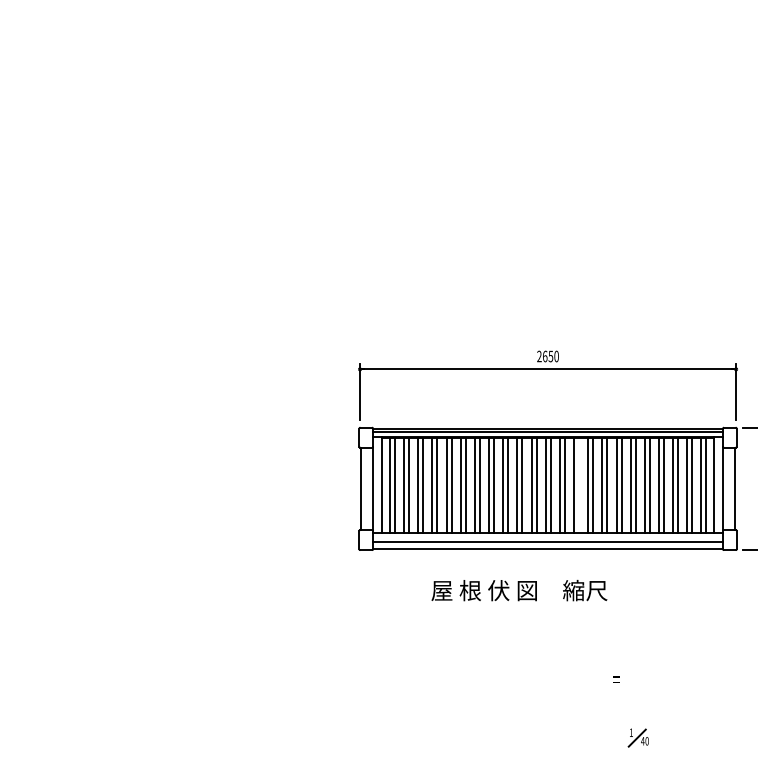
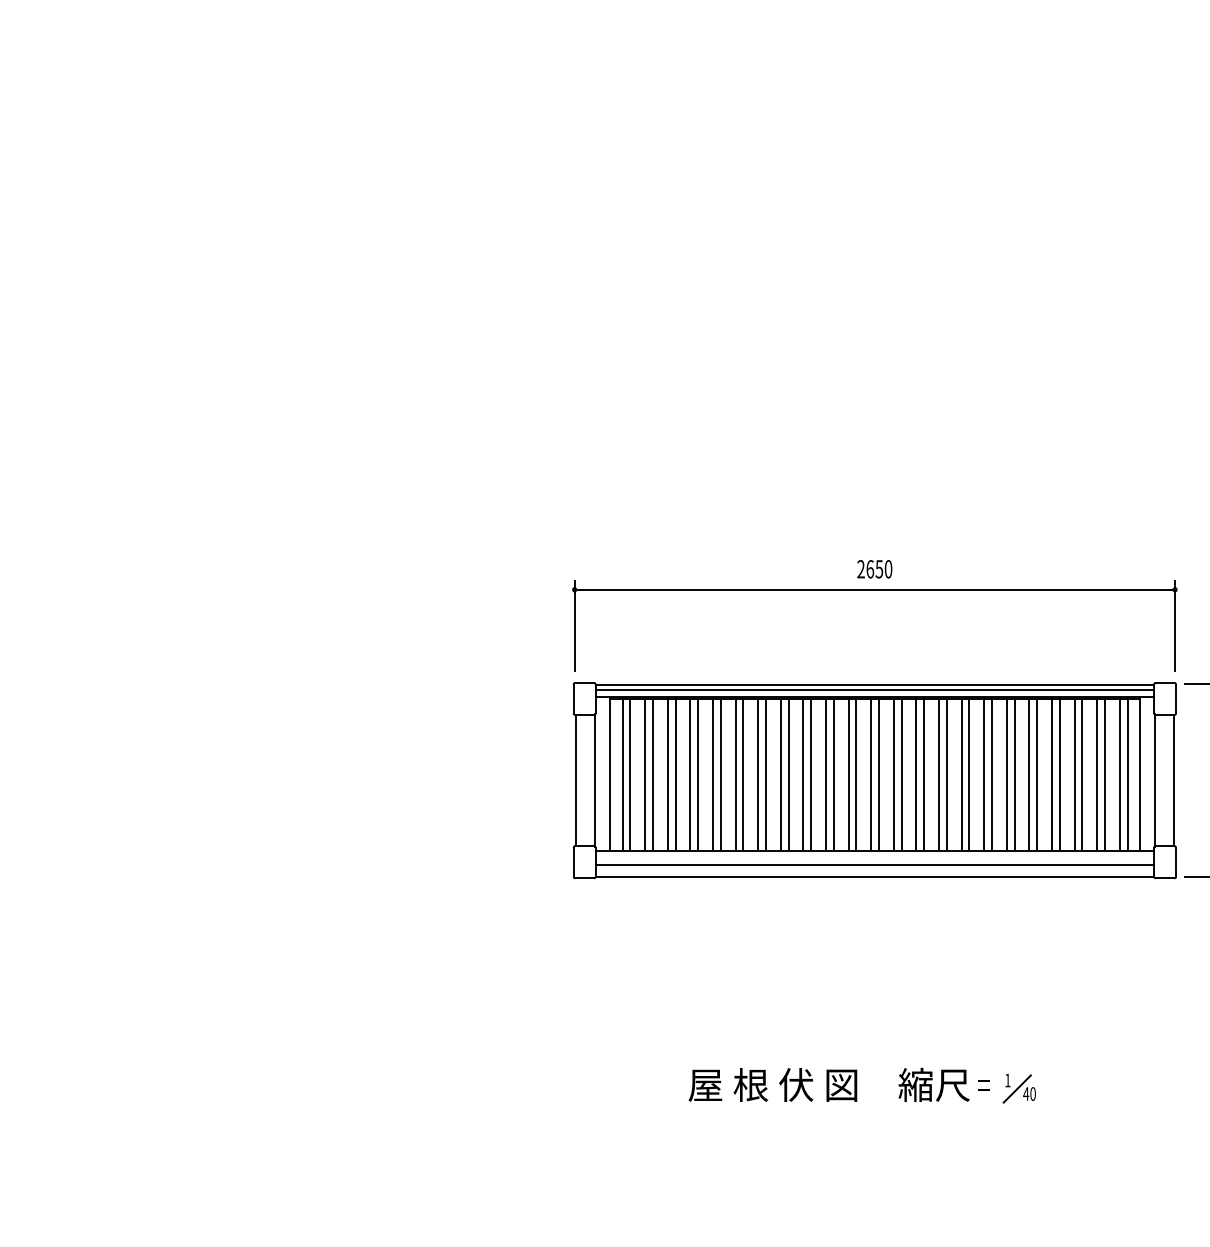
line: (579, 484) -> (925, 773), added
text: (519, 590) -> (829, 1084), moved
part: (637, 737) -> (1017, 1087), moved

